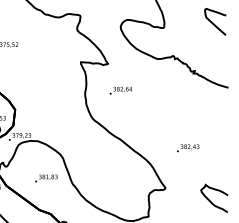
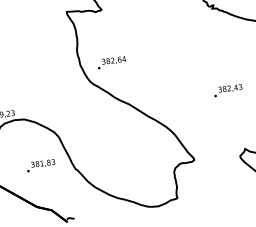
text: (120, 90) -> (111, 62), moved
text: (188, 148) -> (228, 90), moved

